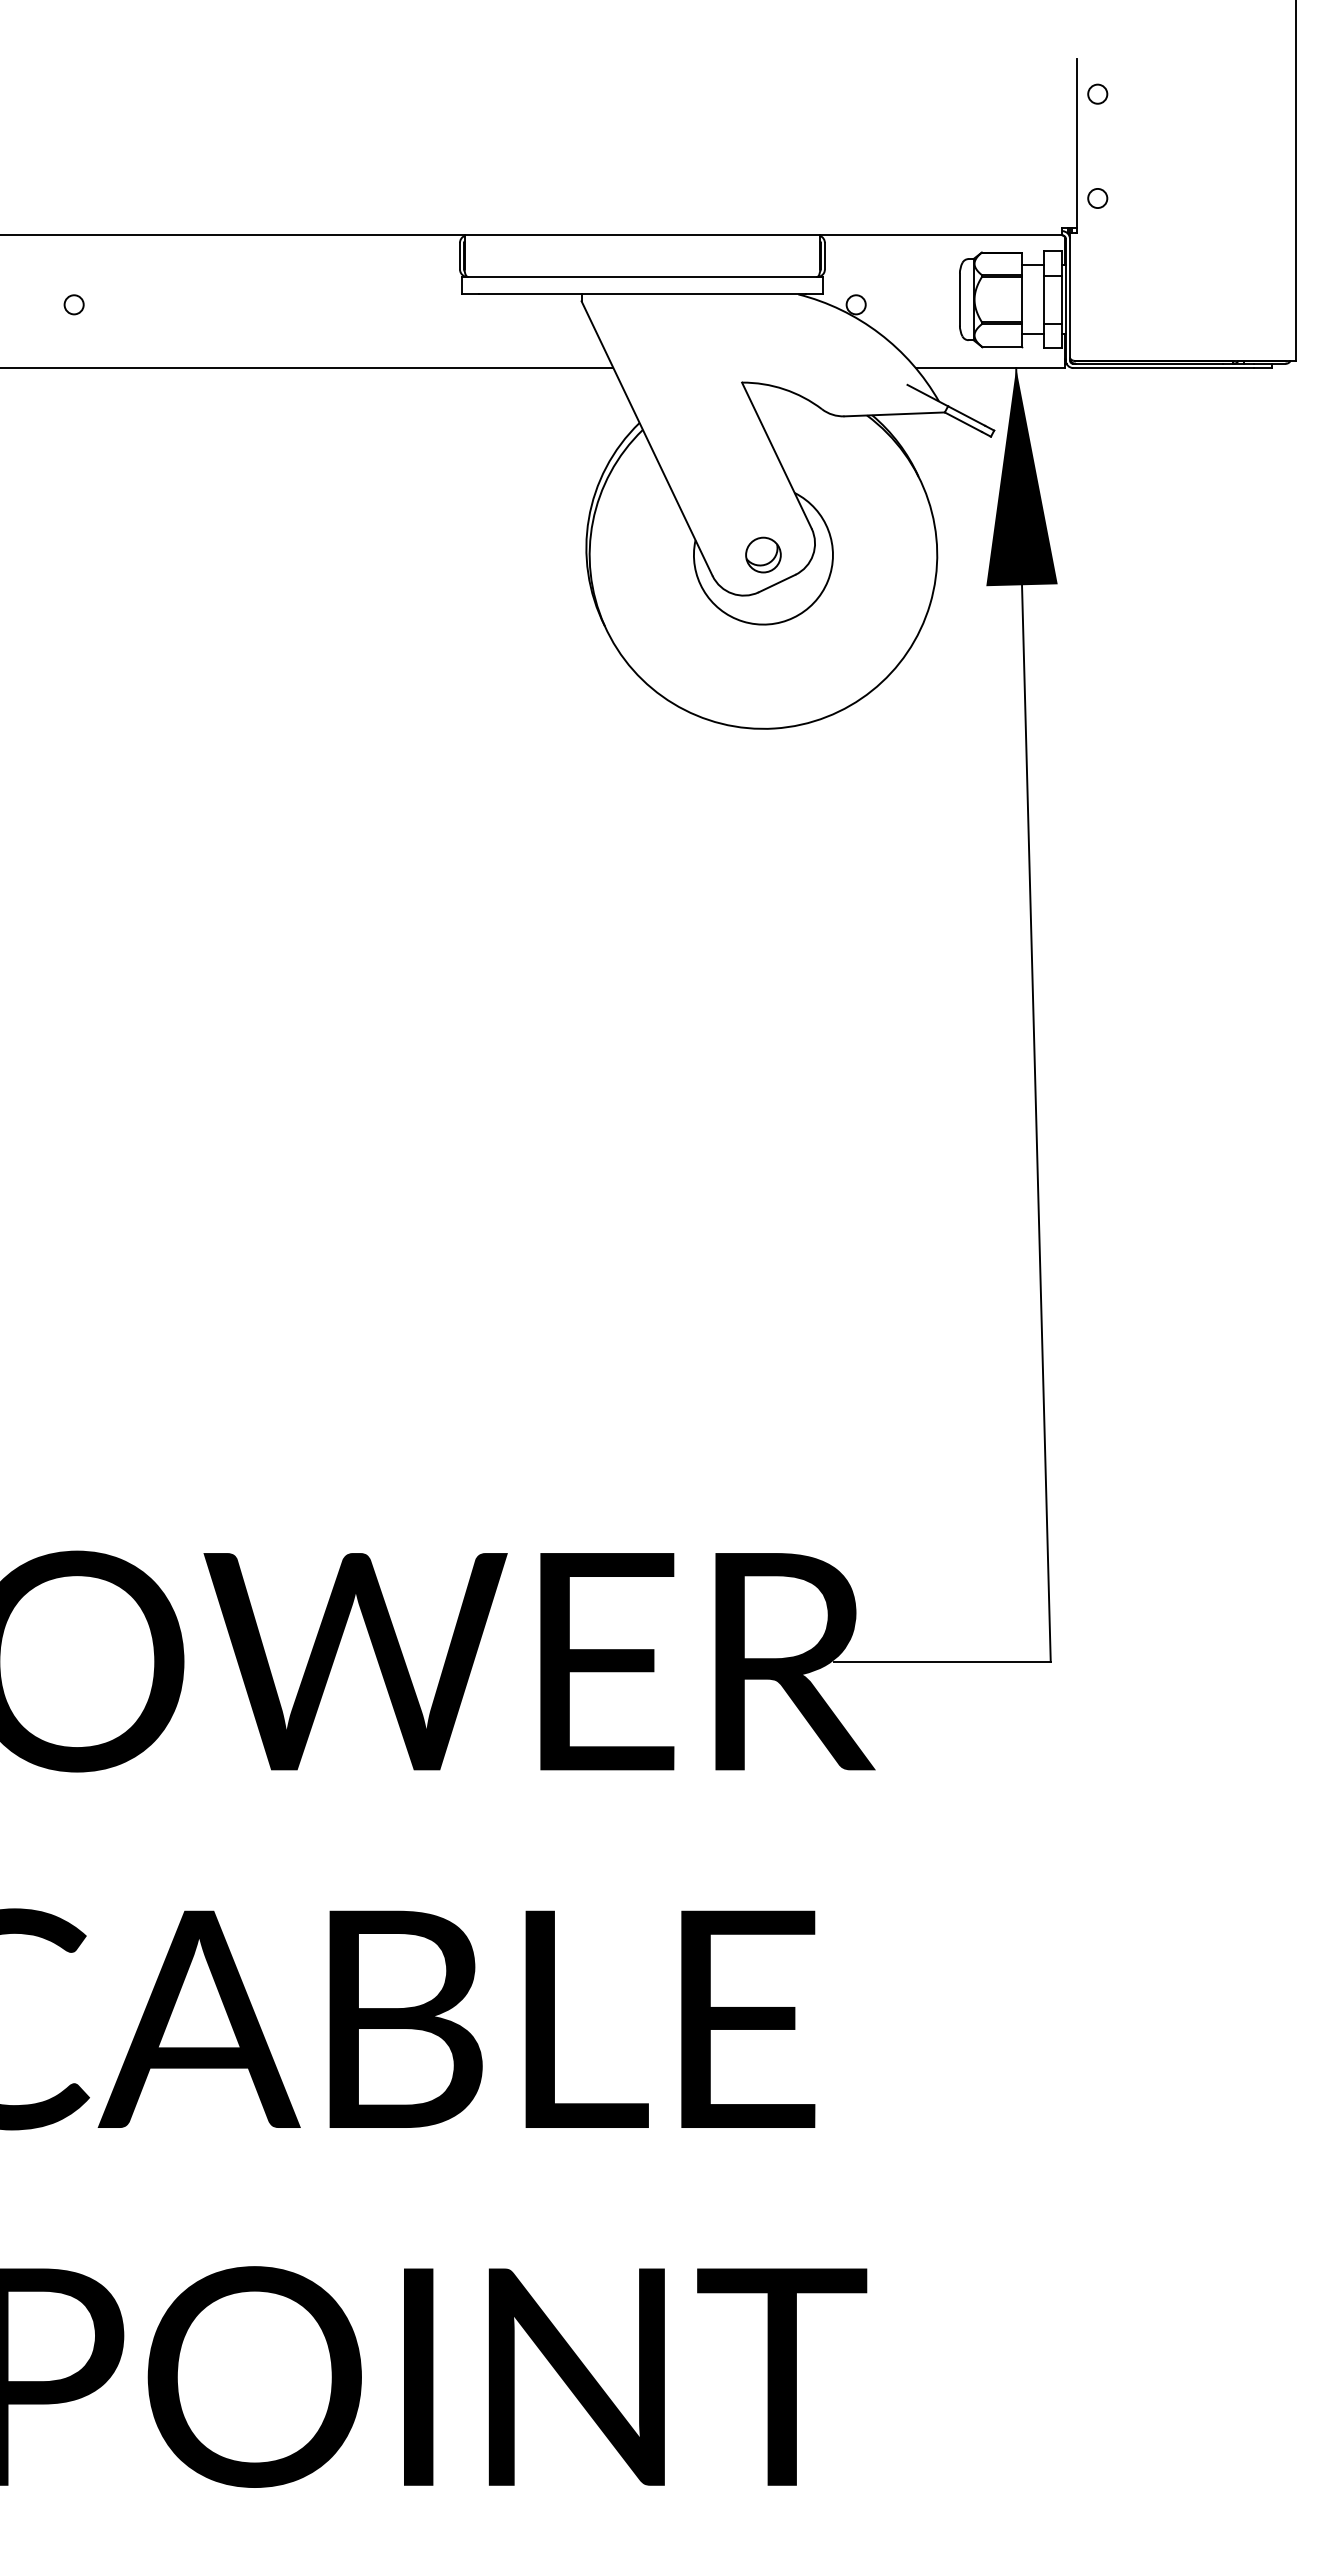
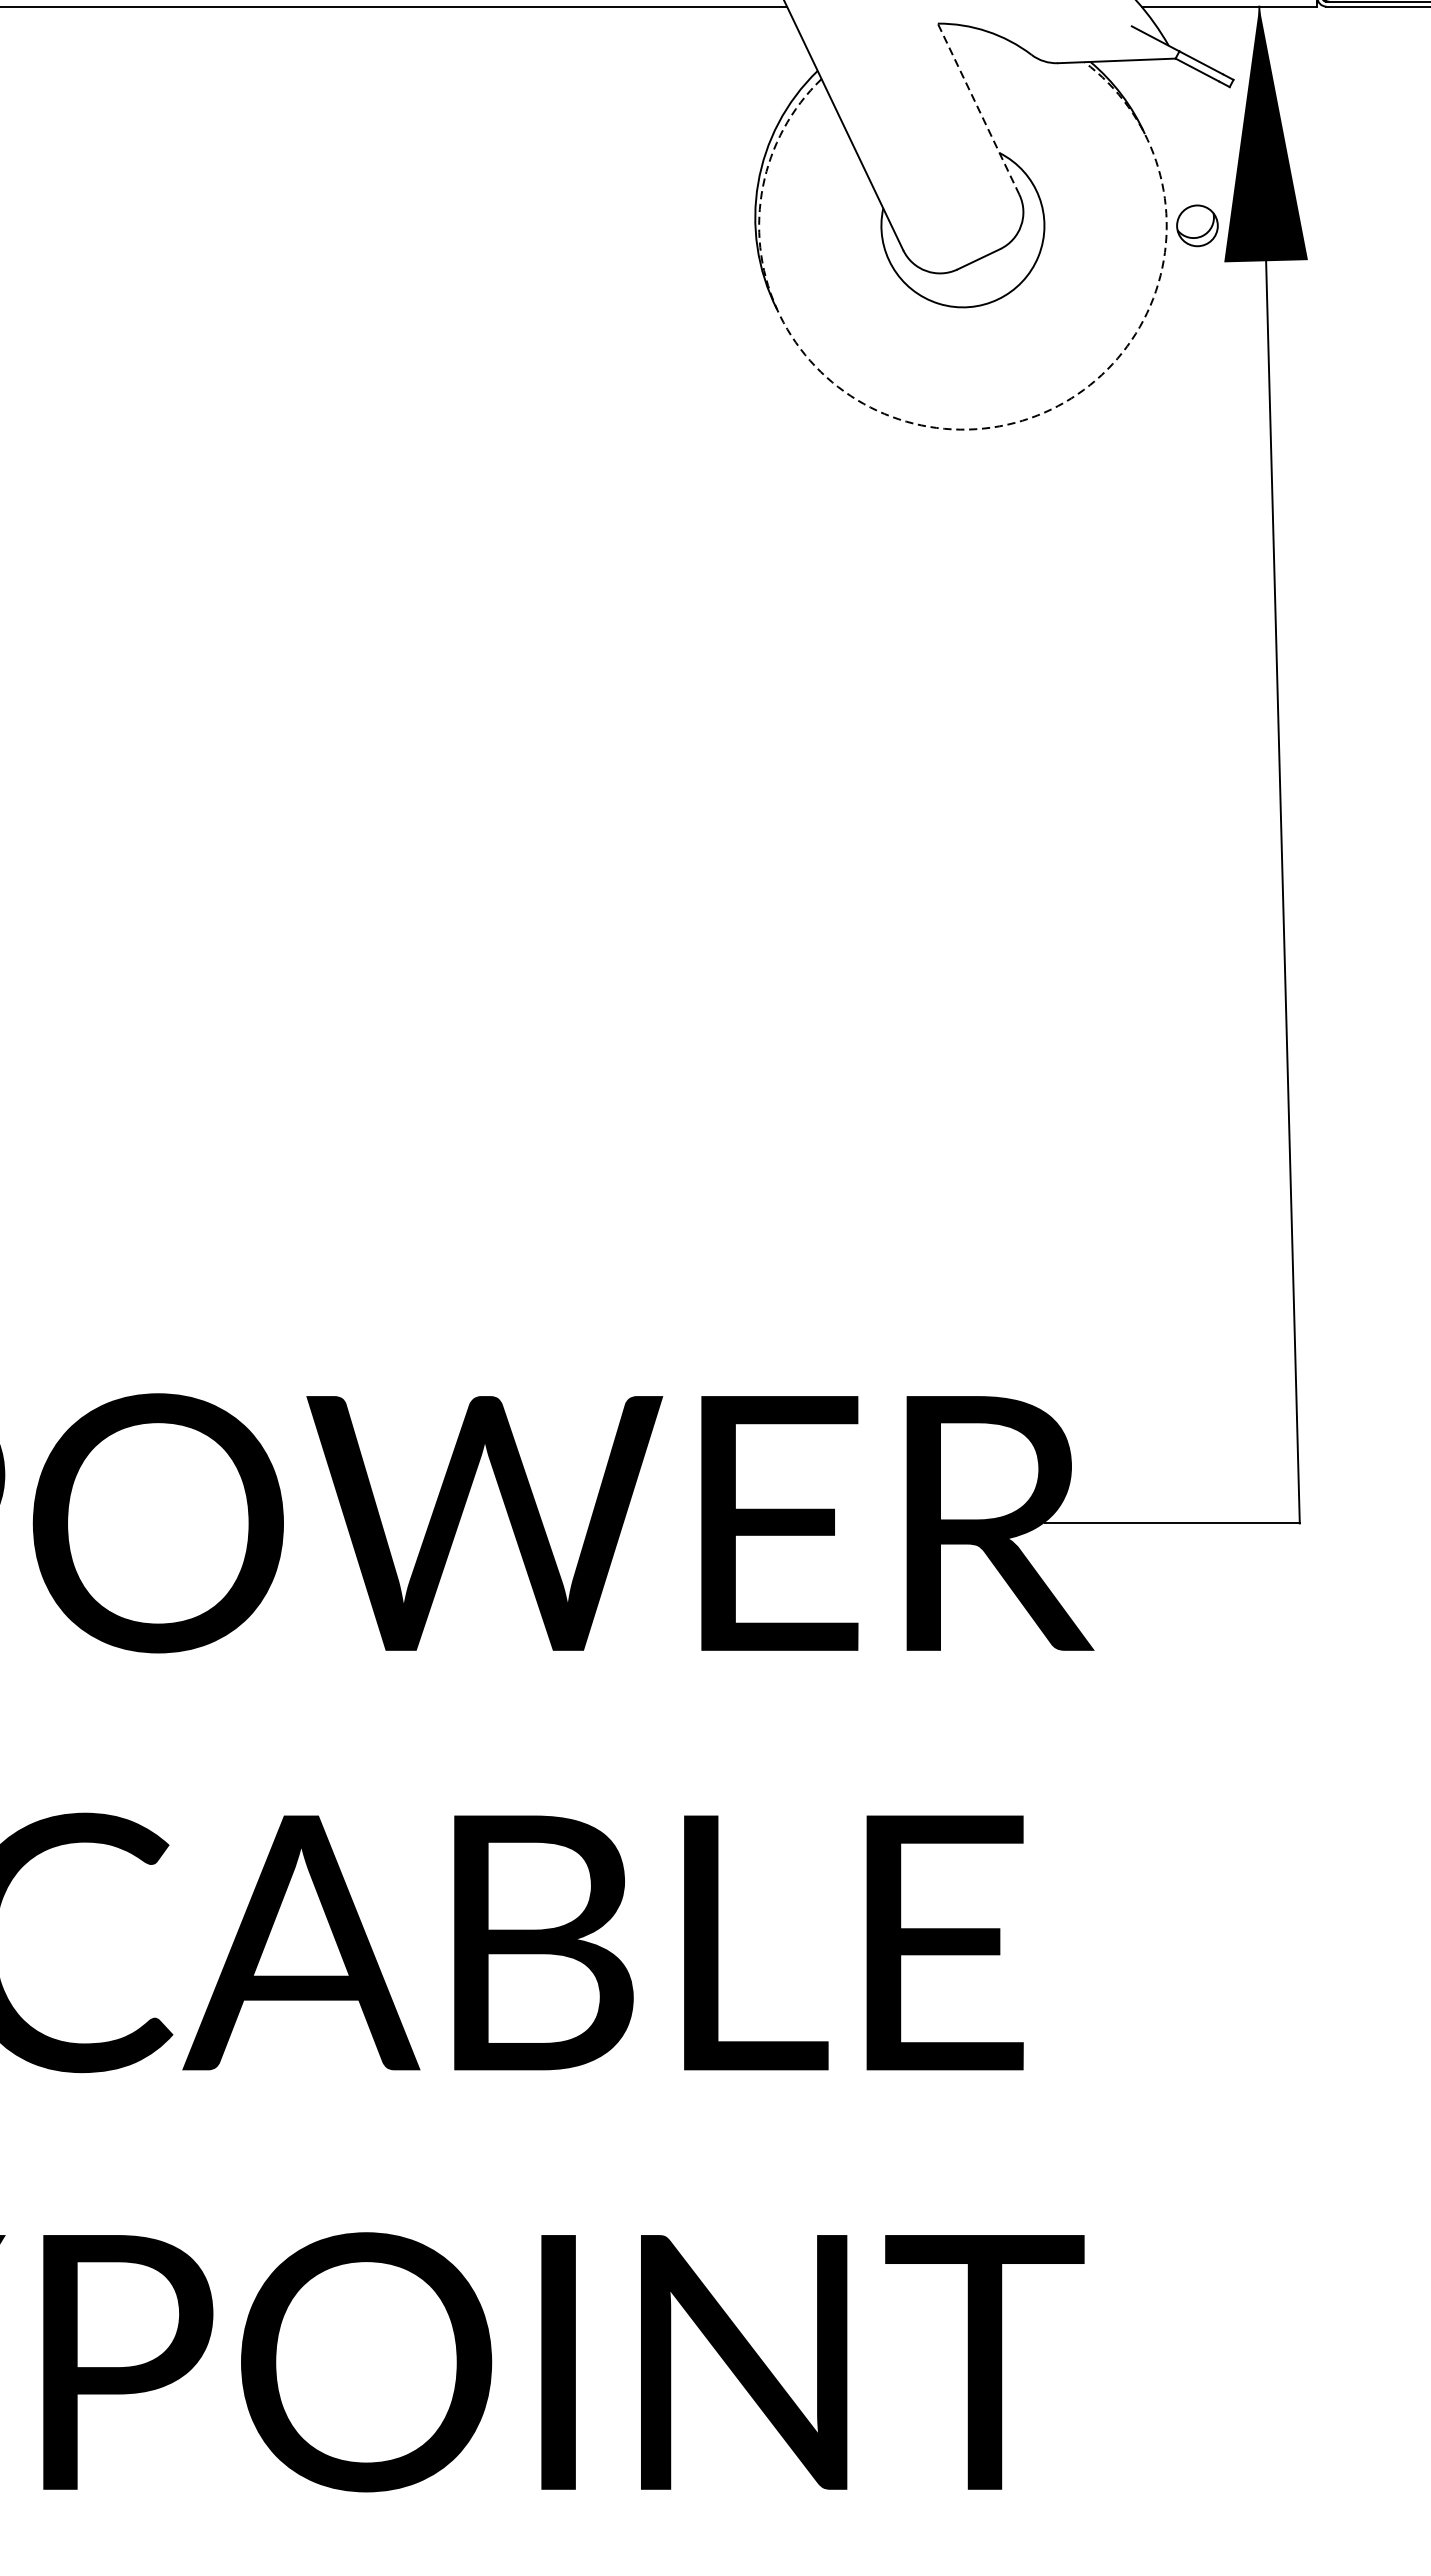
line: (776, 455) -> (978, 109), solid -> dashed
part: (763, 554) -> (1197, 225), moved
arc: (774, 728) -> (975, 429), solid -> dashed

